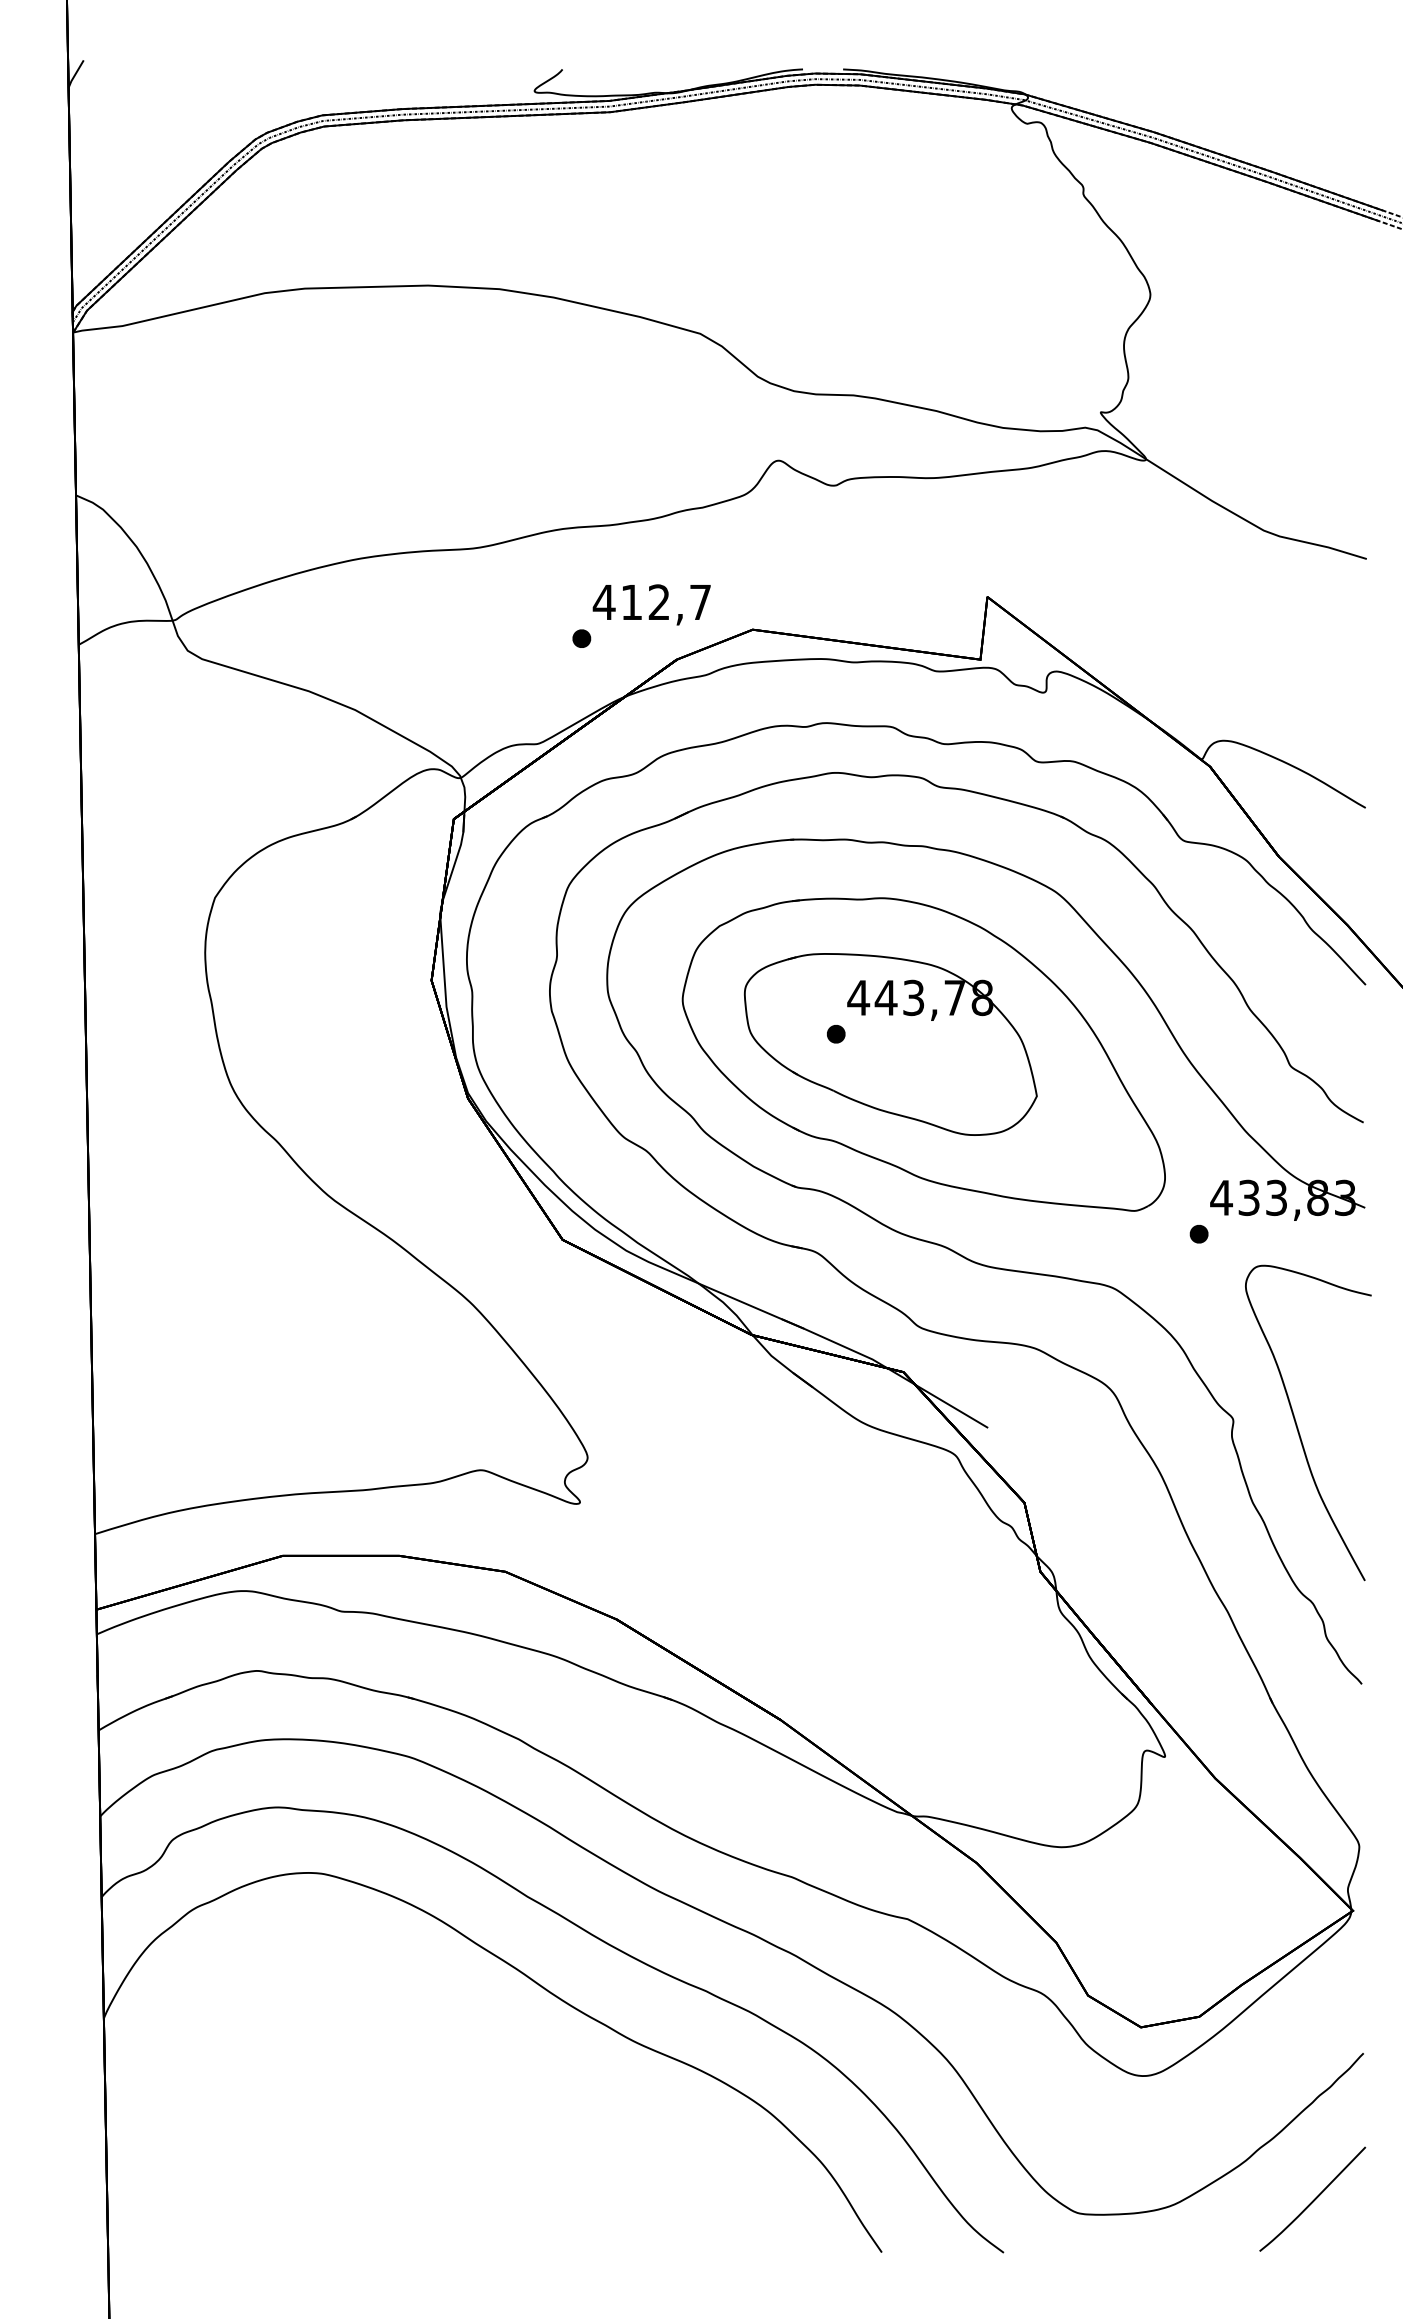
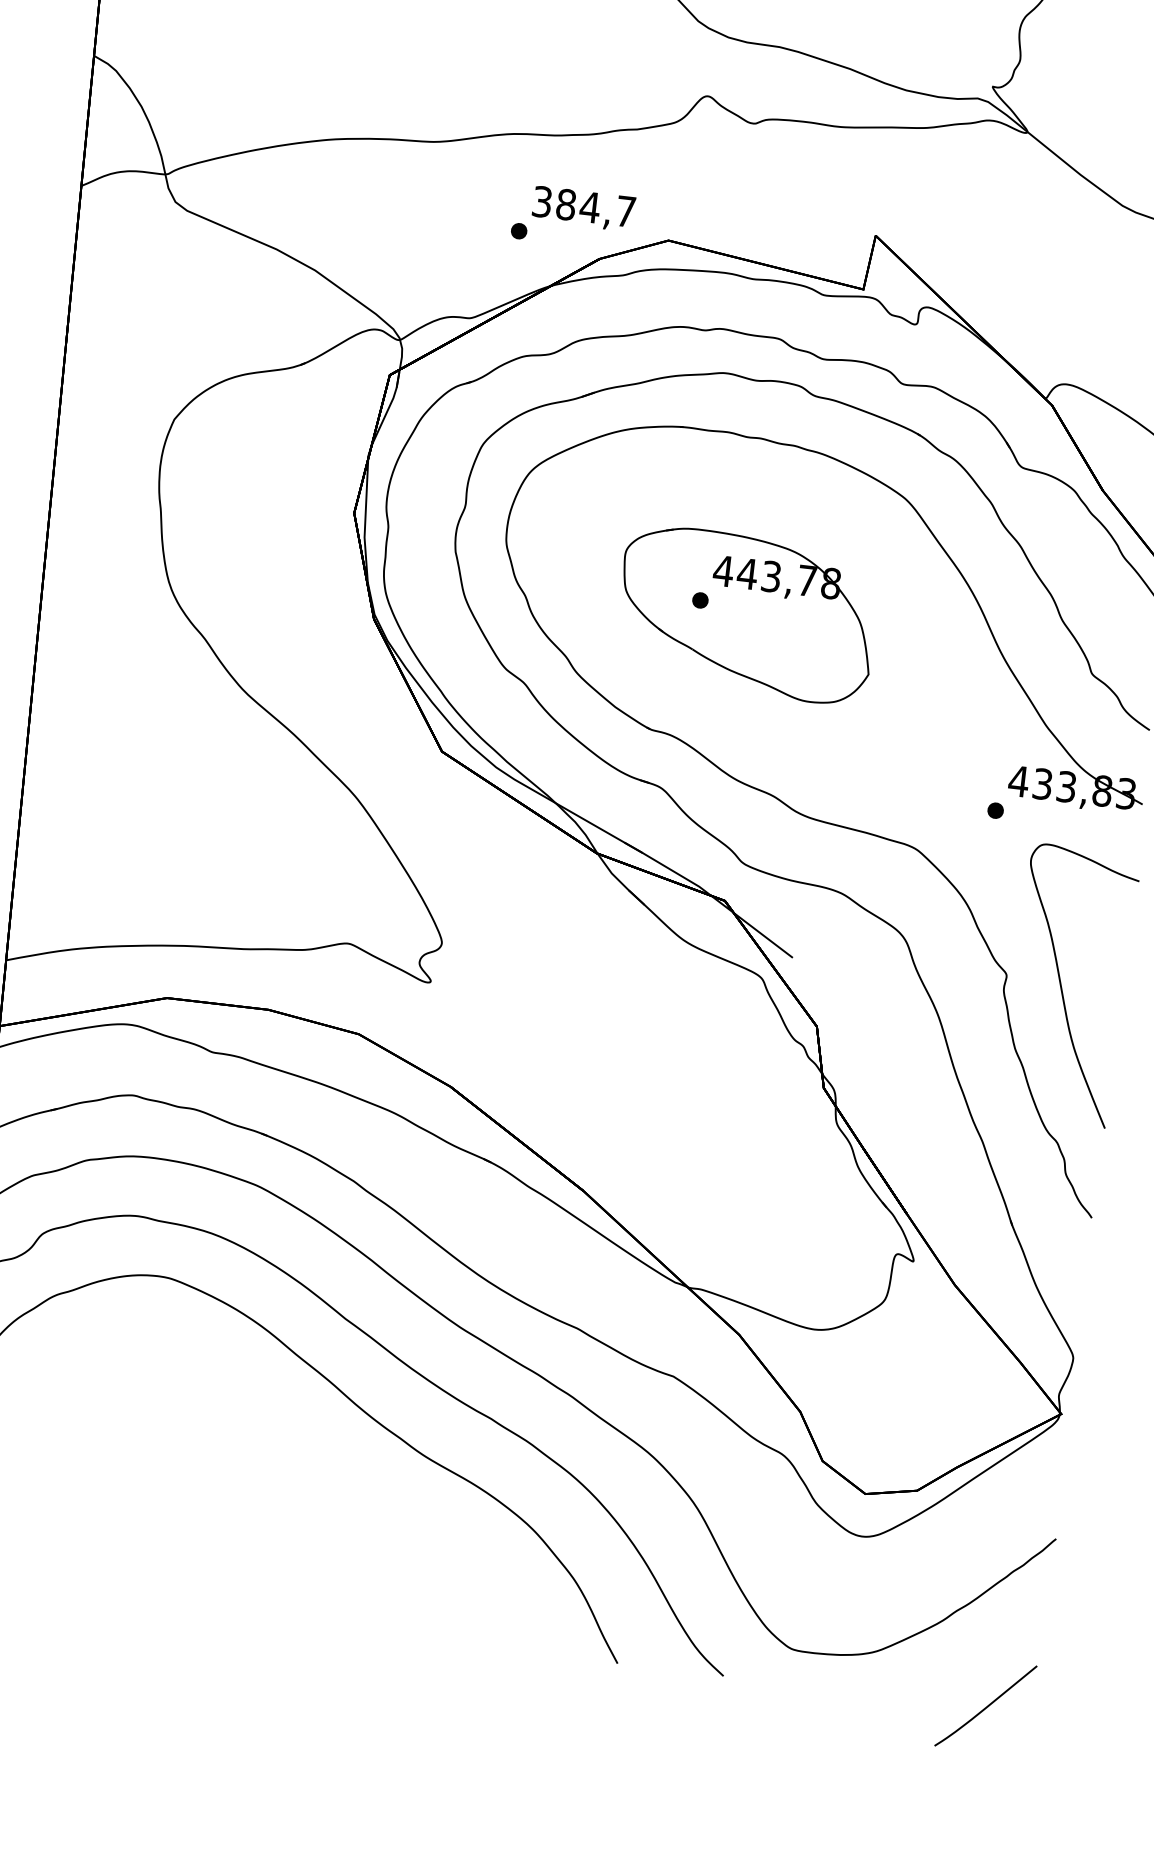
text: (631, 602) -> (565, 204), 412,7 -> 384,7
part: (923, 1054) -> (774, 626), removed
curve: (1313, 2199) -> (986, 1706), moved

